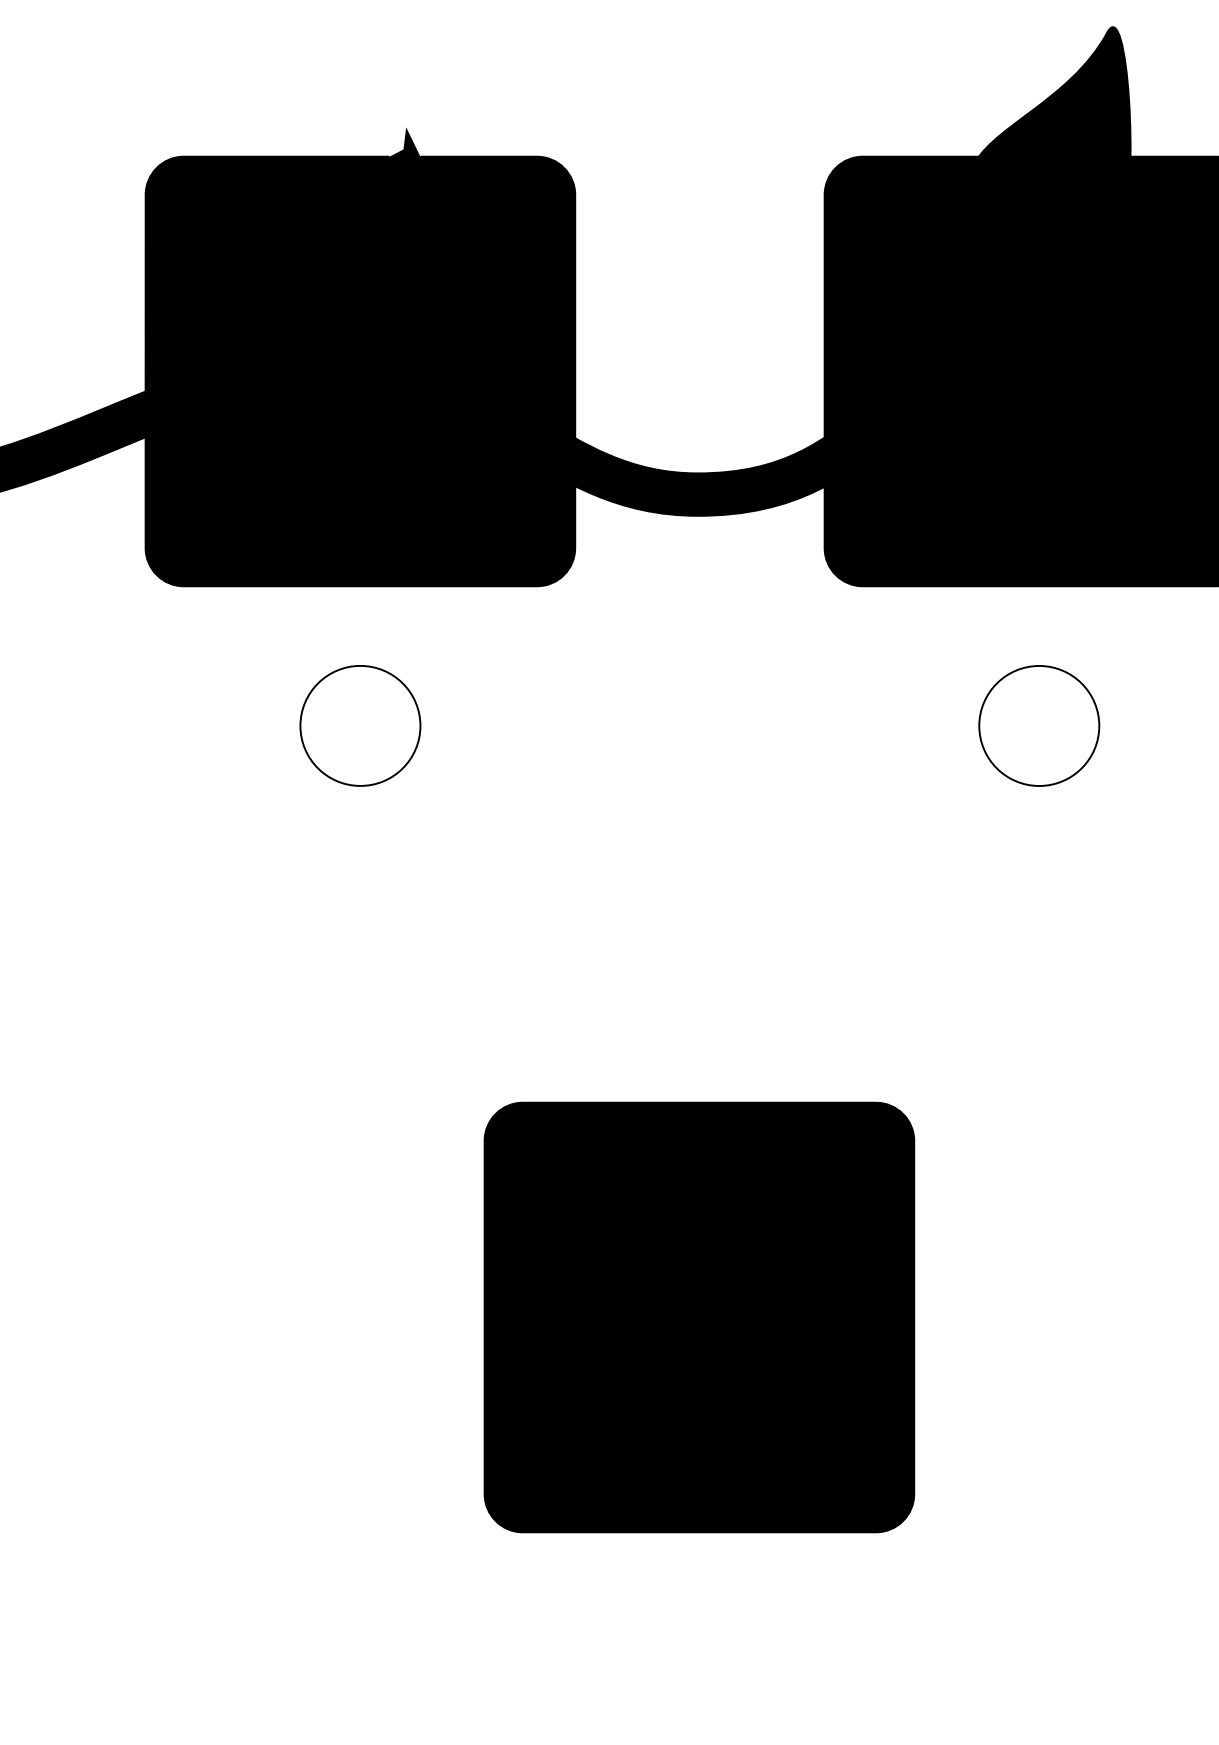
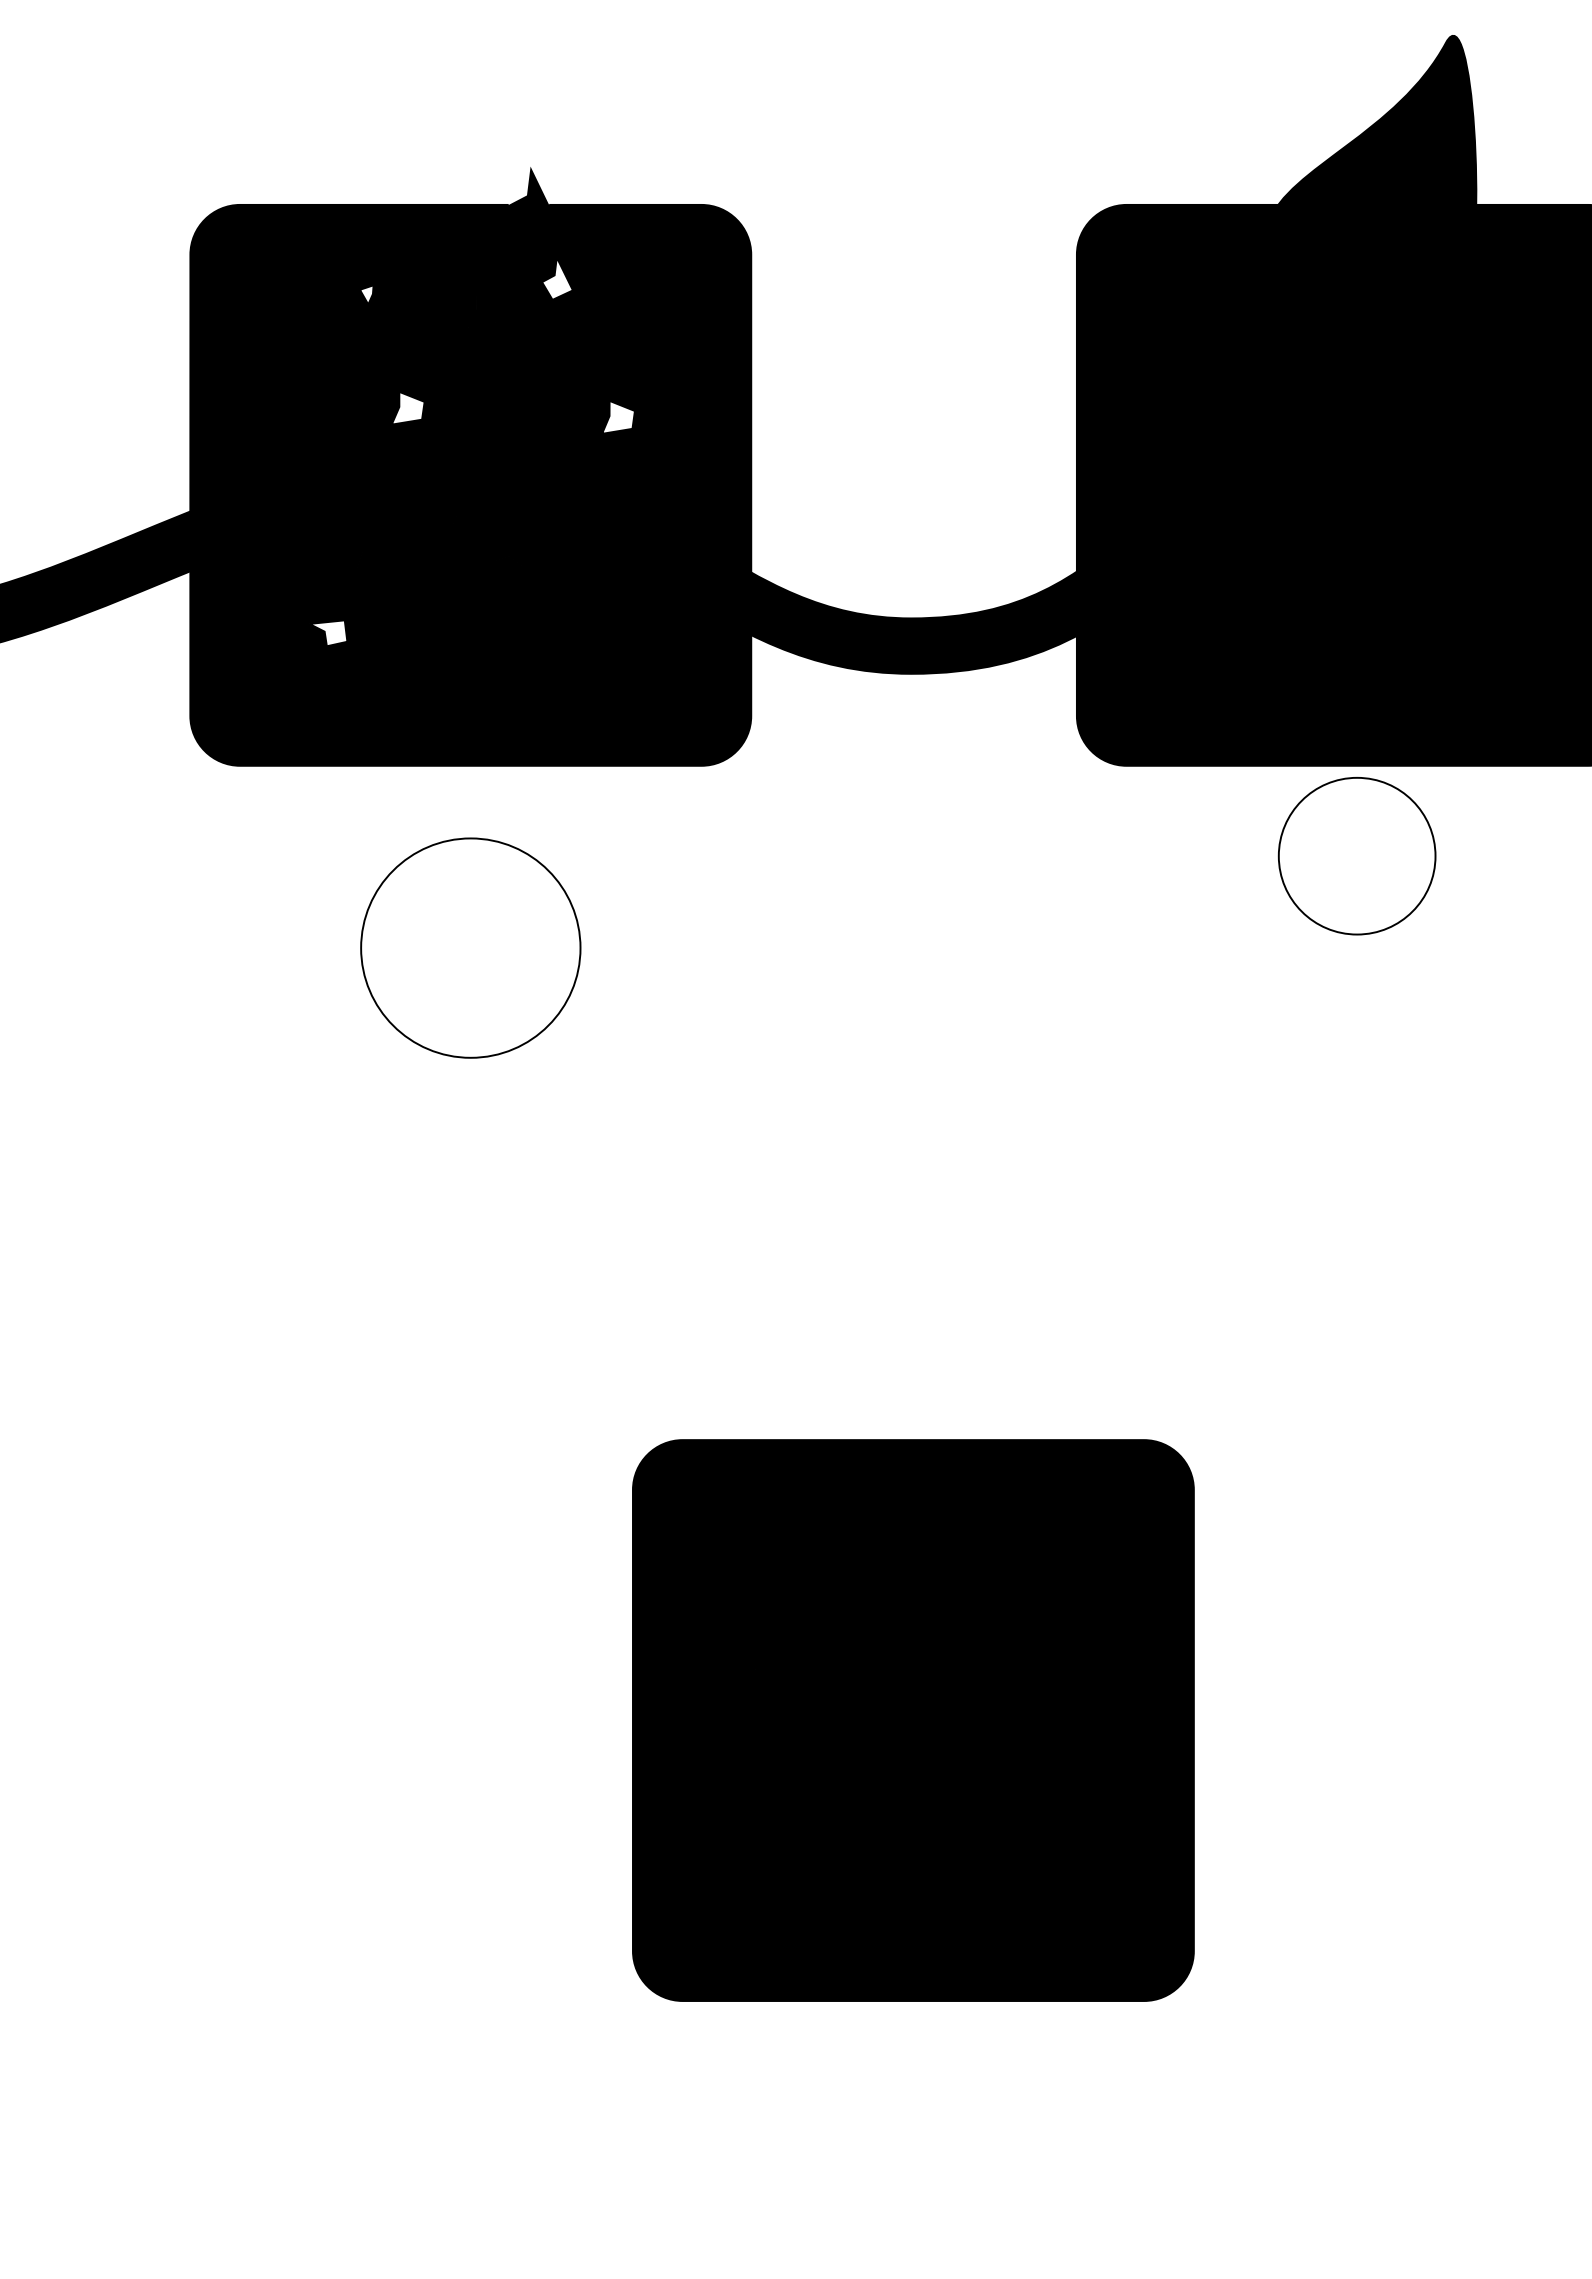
fill: (426, 213) -> (556, 278), removed
fill: (280, 225) -> (366, 294), removed
fill: (311, 311) -> (407, 407), removed
fill: (473, 318) -> (618, 416), removed
fill: (250, 484) -> (327, 633), removed
circle: (360, 725) -> (470, 947), size x1.4
circle: (1038, 726) -> (1356, 856), moved

